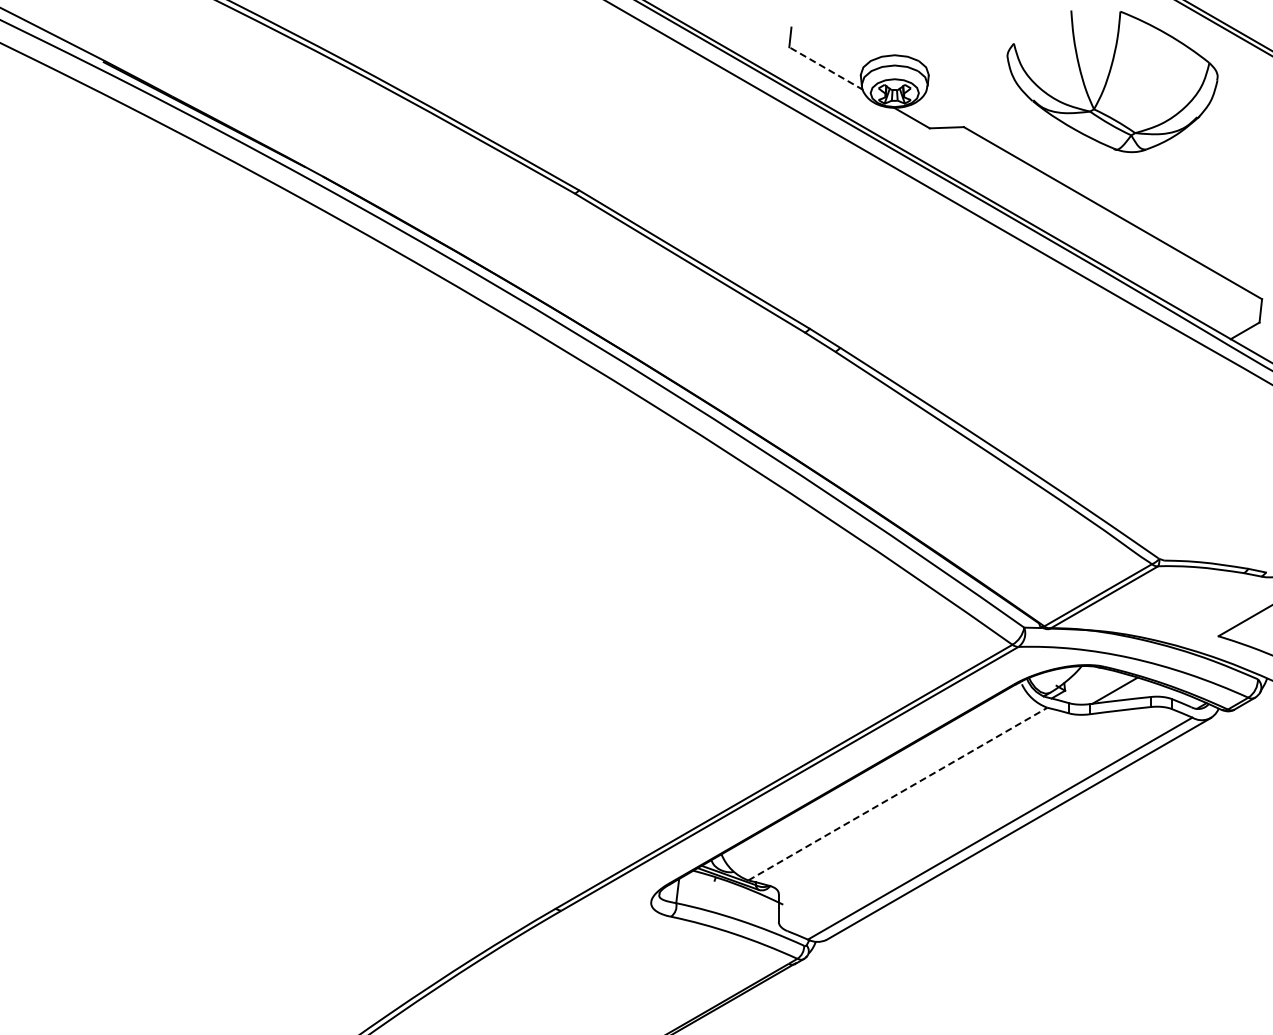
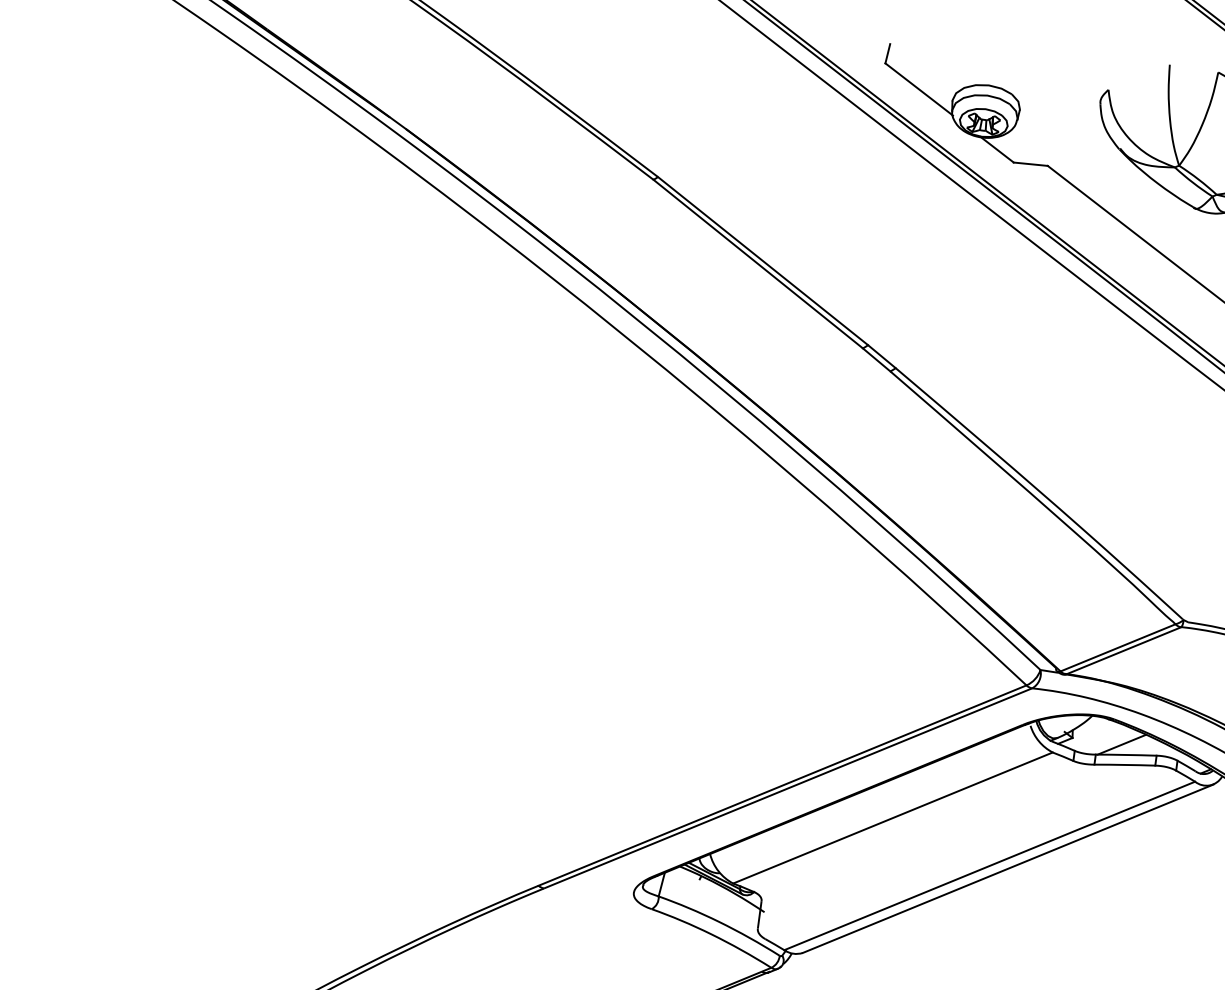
line: (826, 68) -> (919, 89), dashed -> solid
line: (897, 794) -> (892, 818), dashed -> solid

